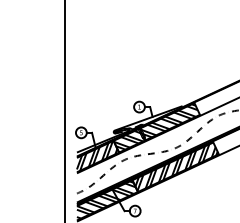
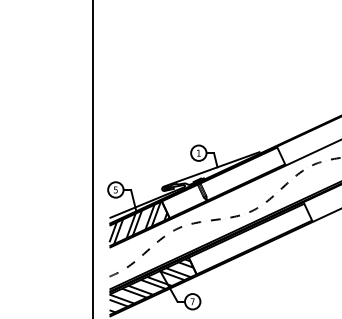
hatch: (156, 126) -> (222, 181), removed
hatch: (176, 167) -> (251, 239), removed

